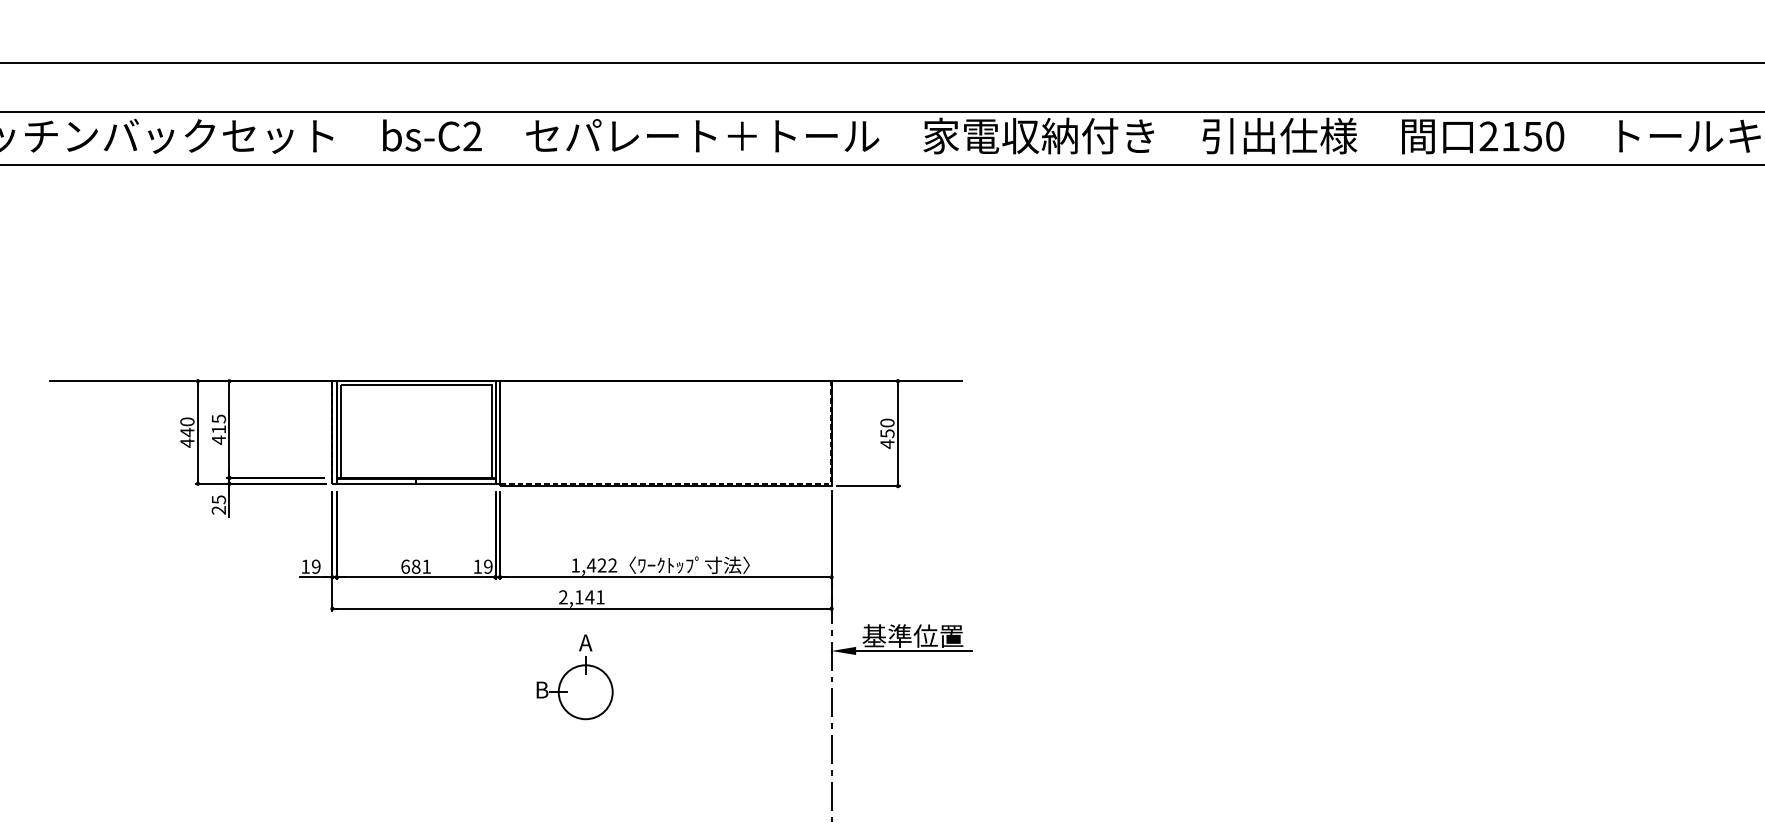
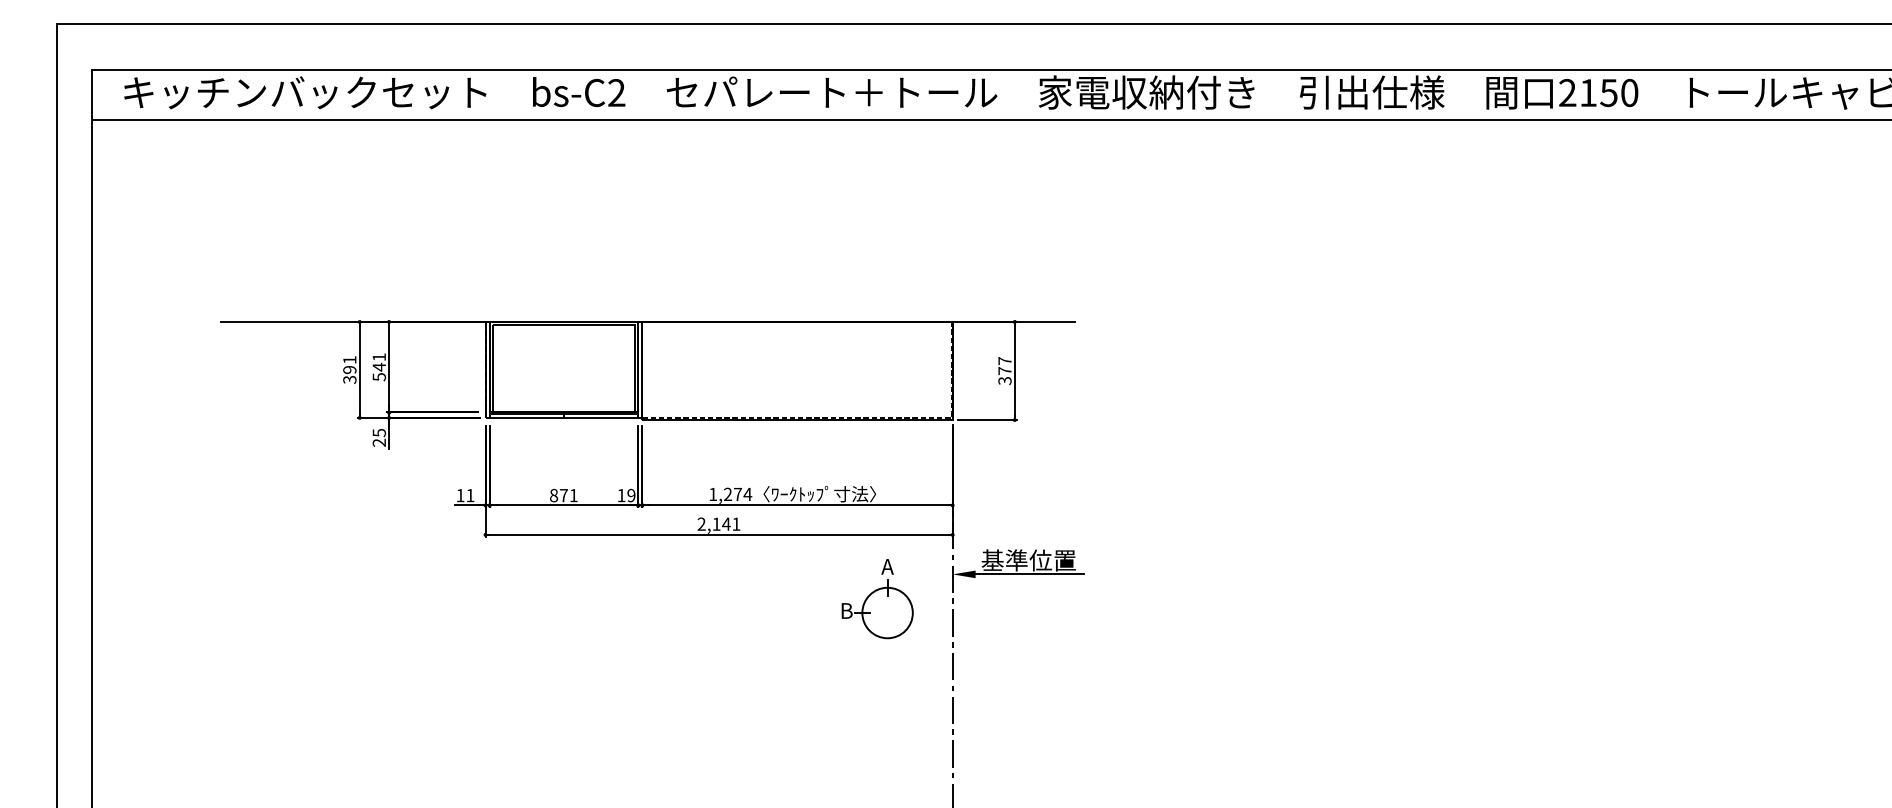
text: (219, 429) -> (379, 367), 415 -> 541
text: (187, 433) -> (349, 370), 440 -> 391
text: (886, 434) -> (1004, 371), 450 -> 377
text: (601, 564) -> (737, 493), 1,422 -> 1,274
text: (316, 566) -> (470, 495), 19 -> 11
text: (410, 566) -> (558, 495), 681 -> 871
part: (574, 677) -> (877, 599), moved

